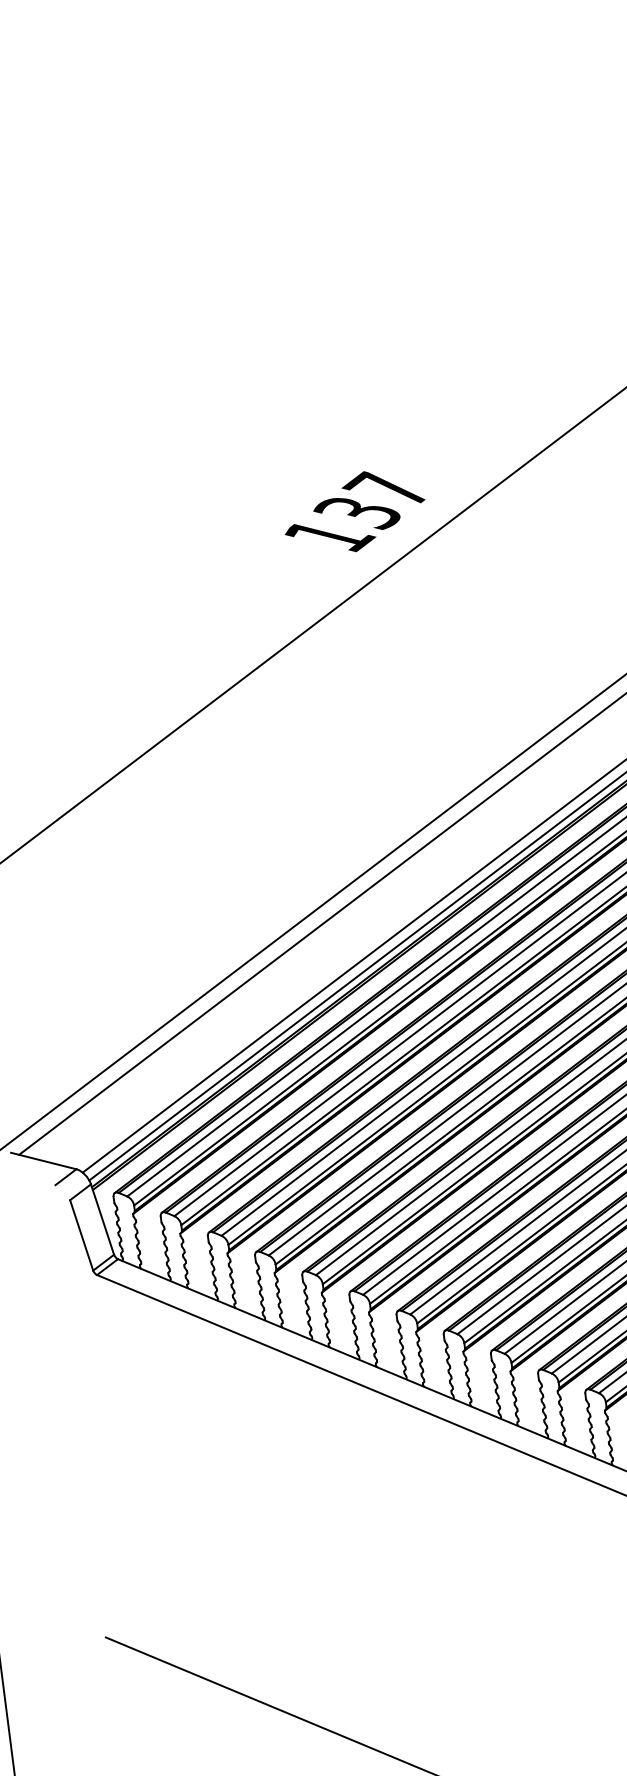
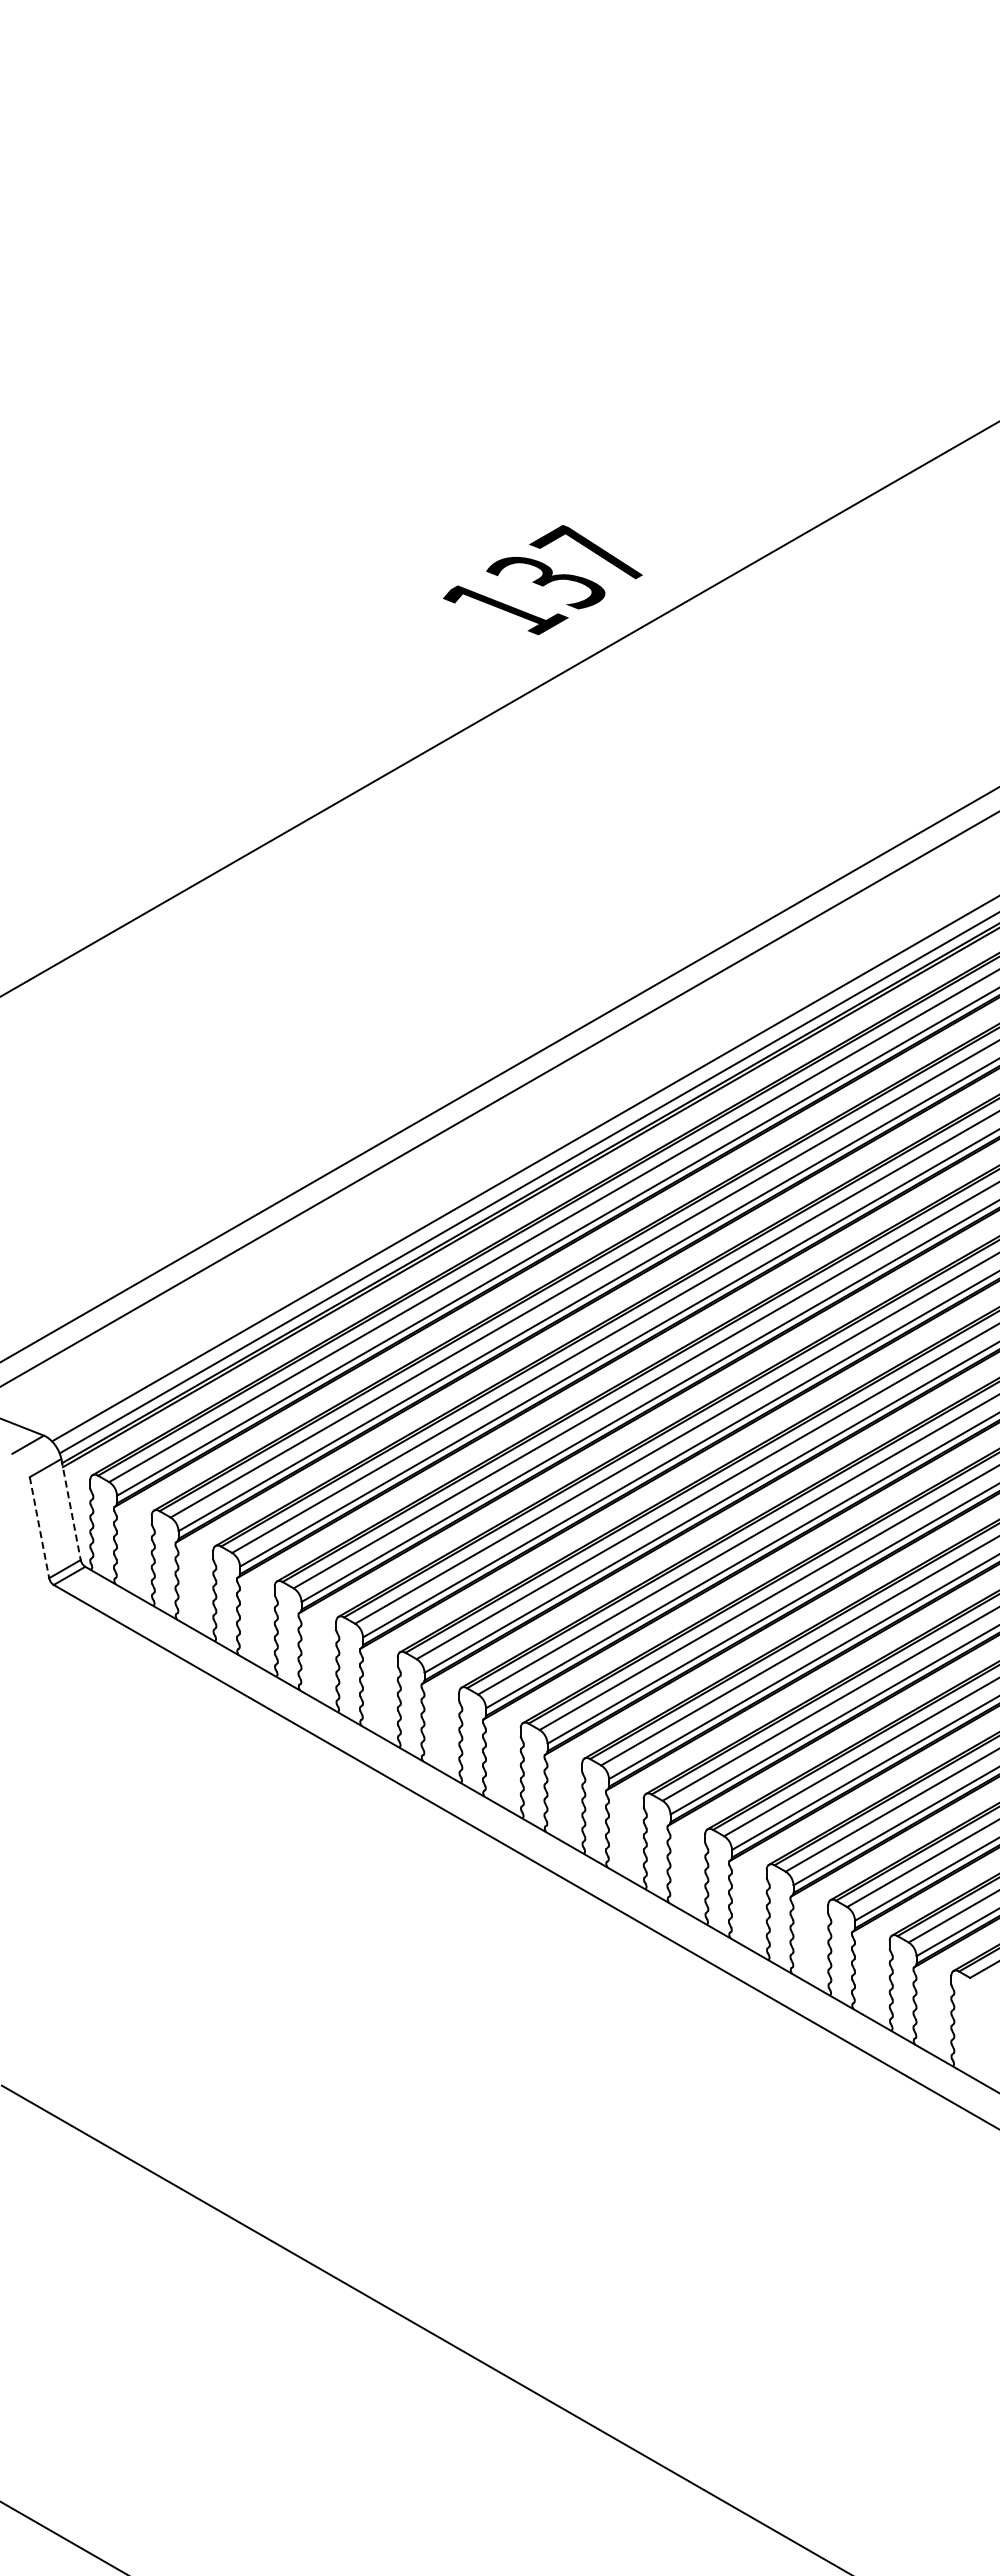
line: (102, 1220) -> (71, 1510), solid -> dashed
line: (81, 1235) -> (39, 1528), solid -> dashed

